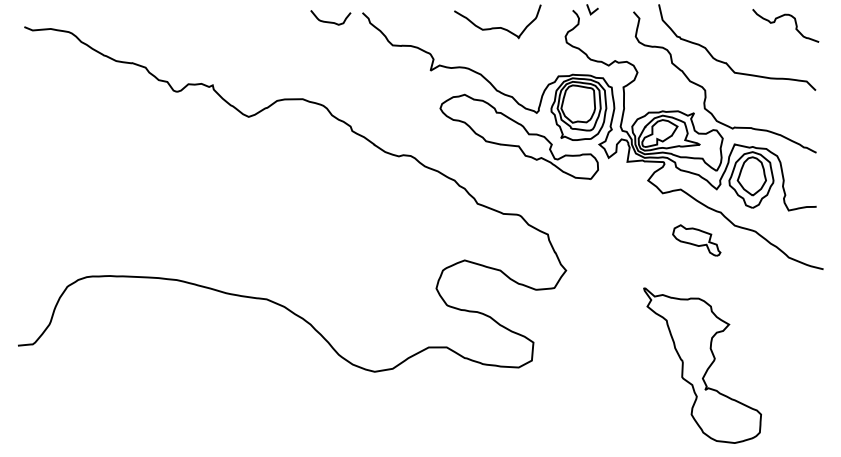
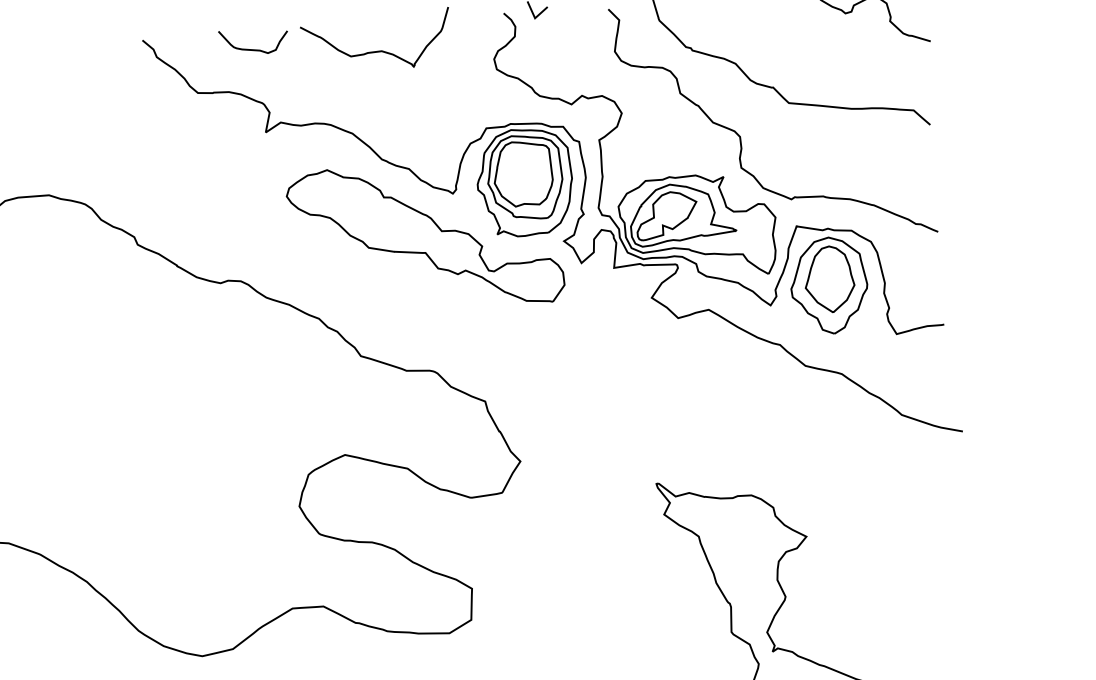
curve: (330, 21) -> (253, 48), moved
part: (696, 240) -> (741, 395), removed

